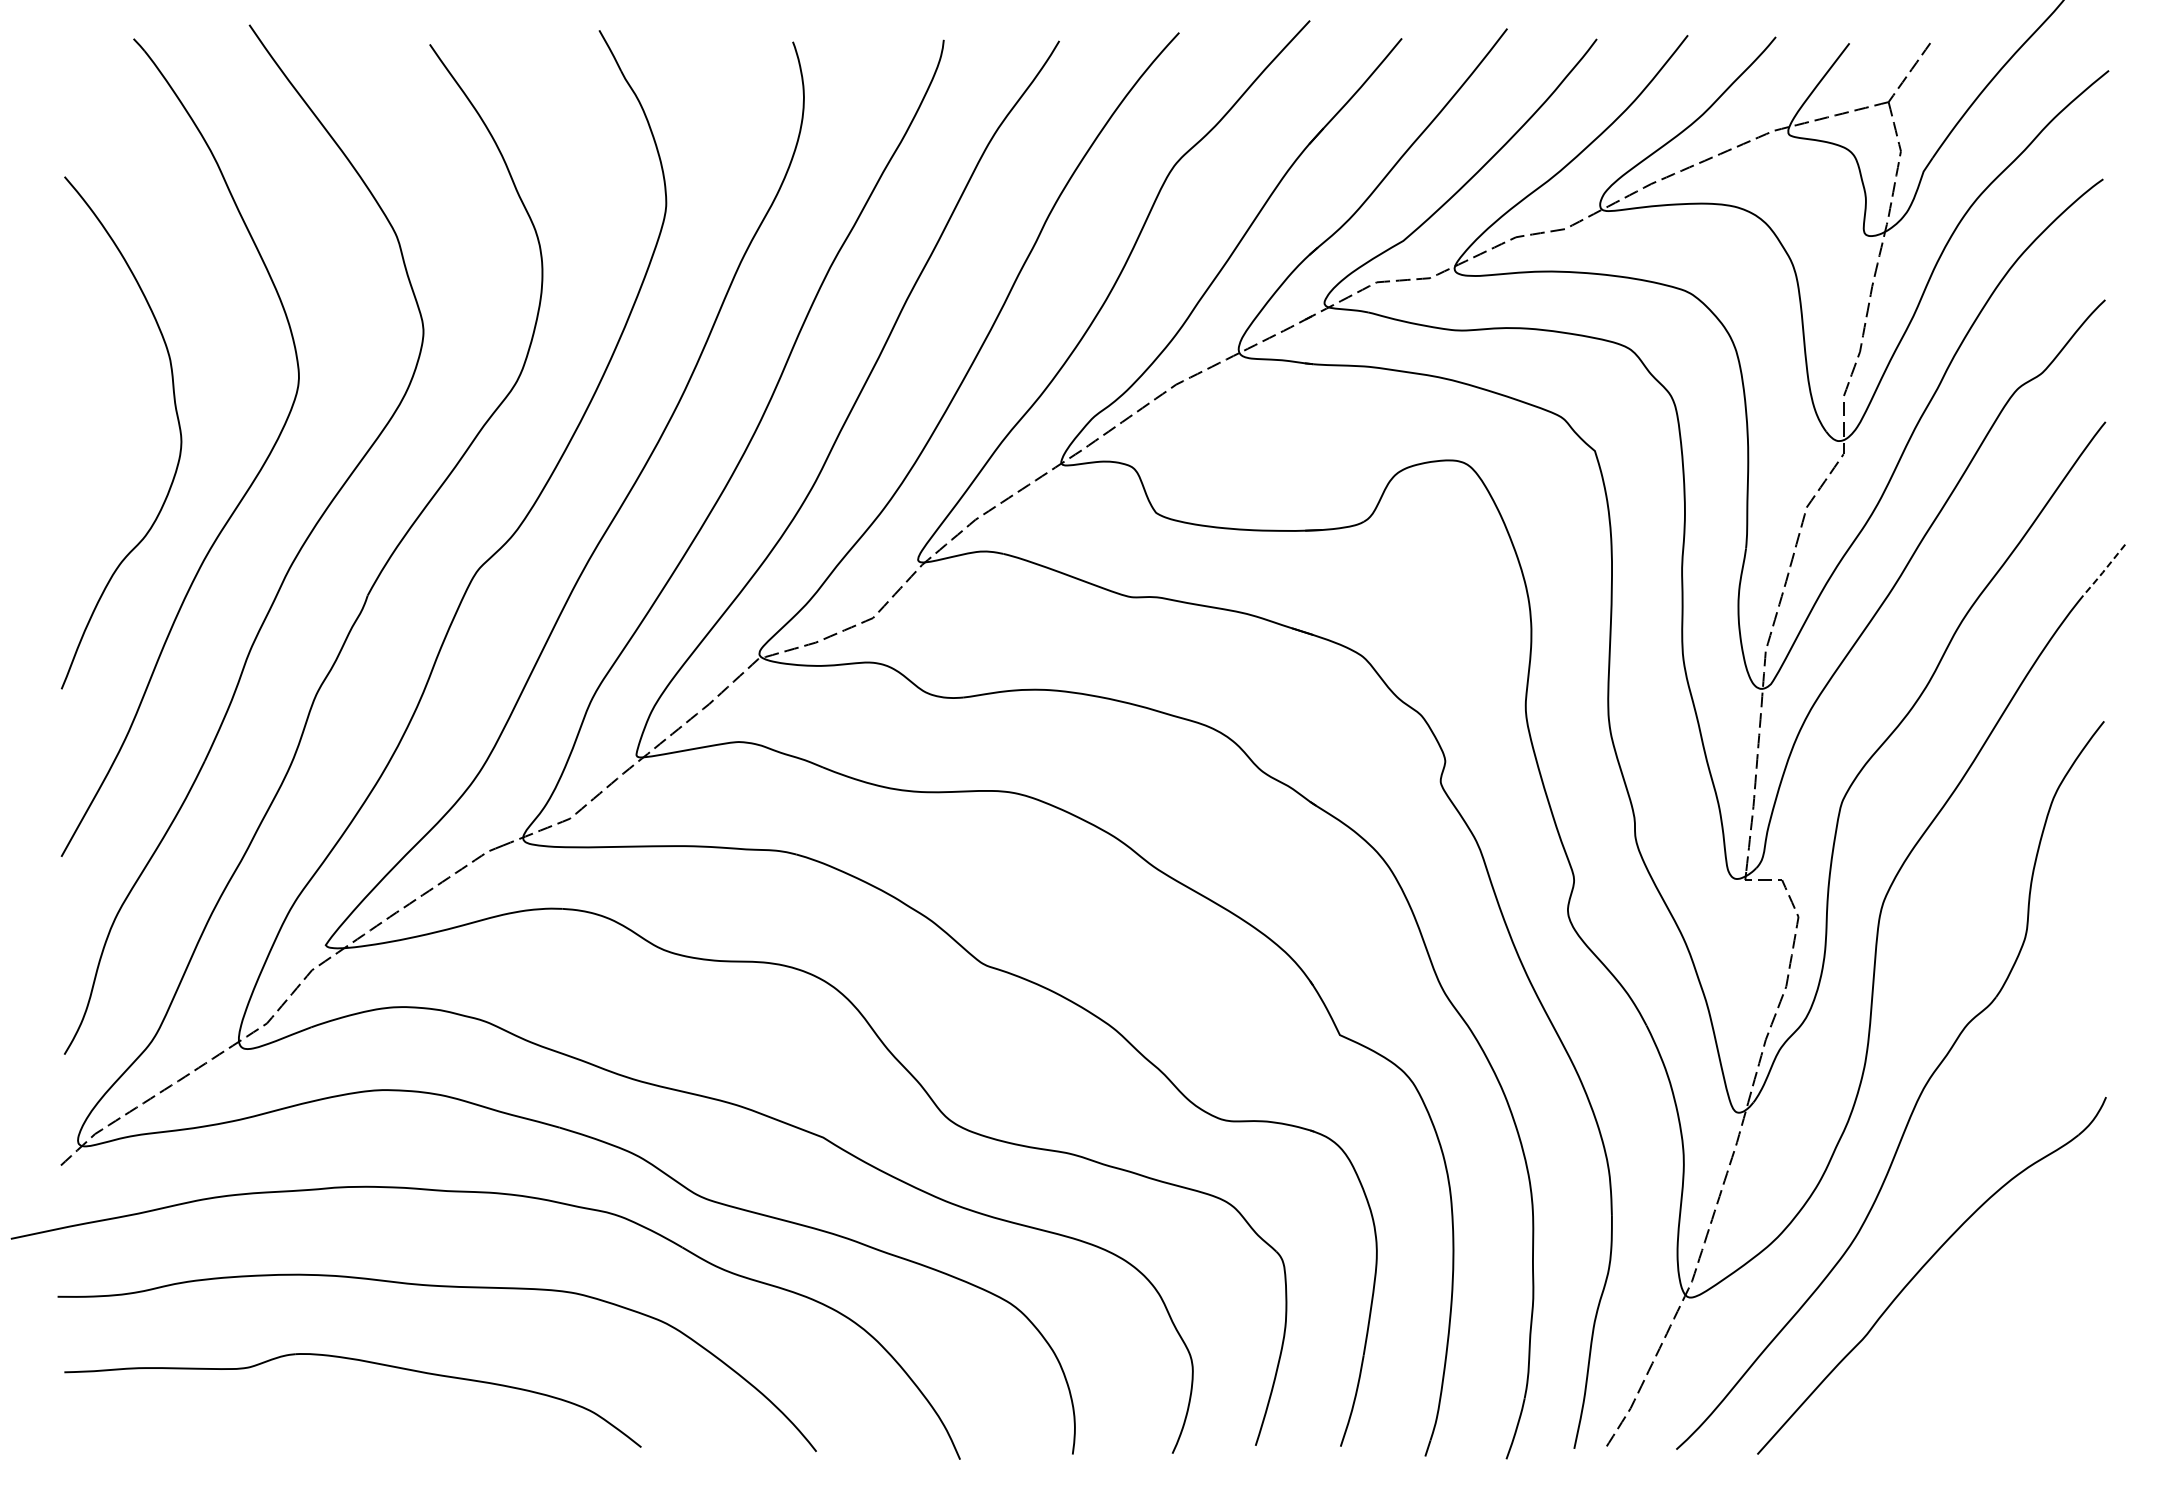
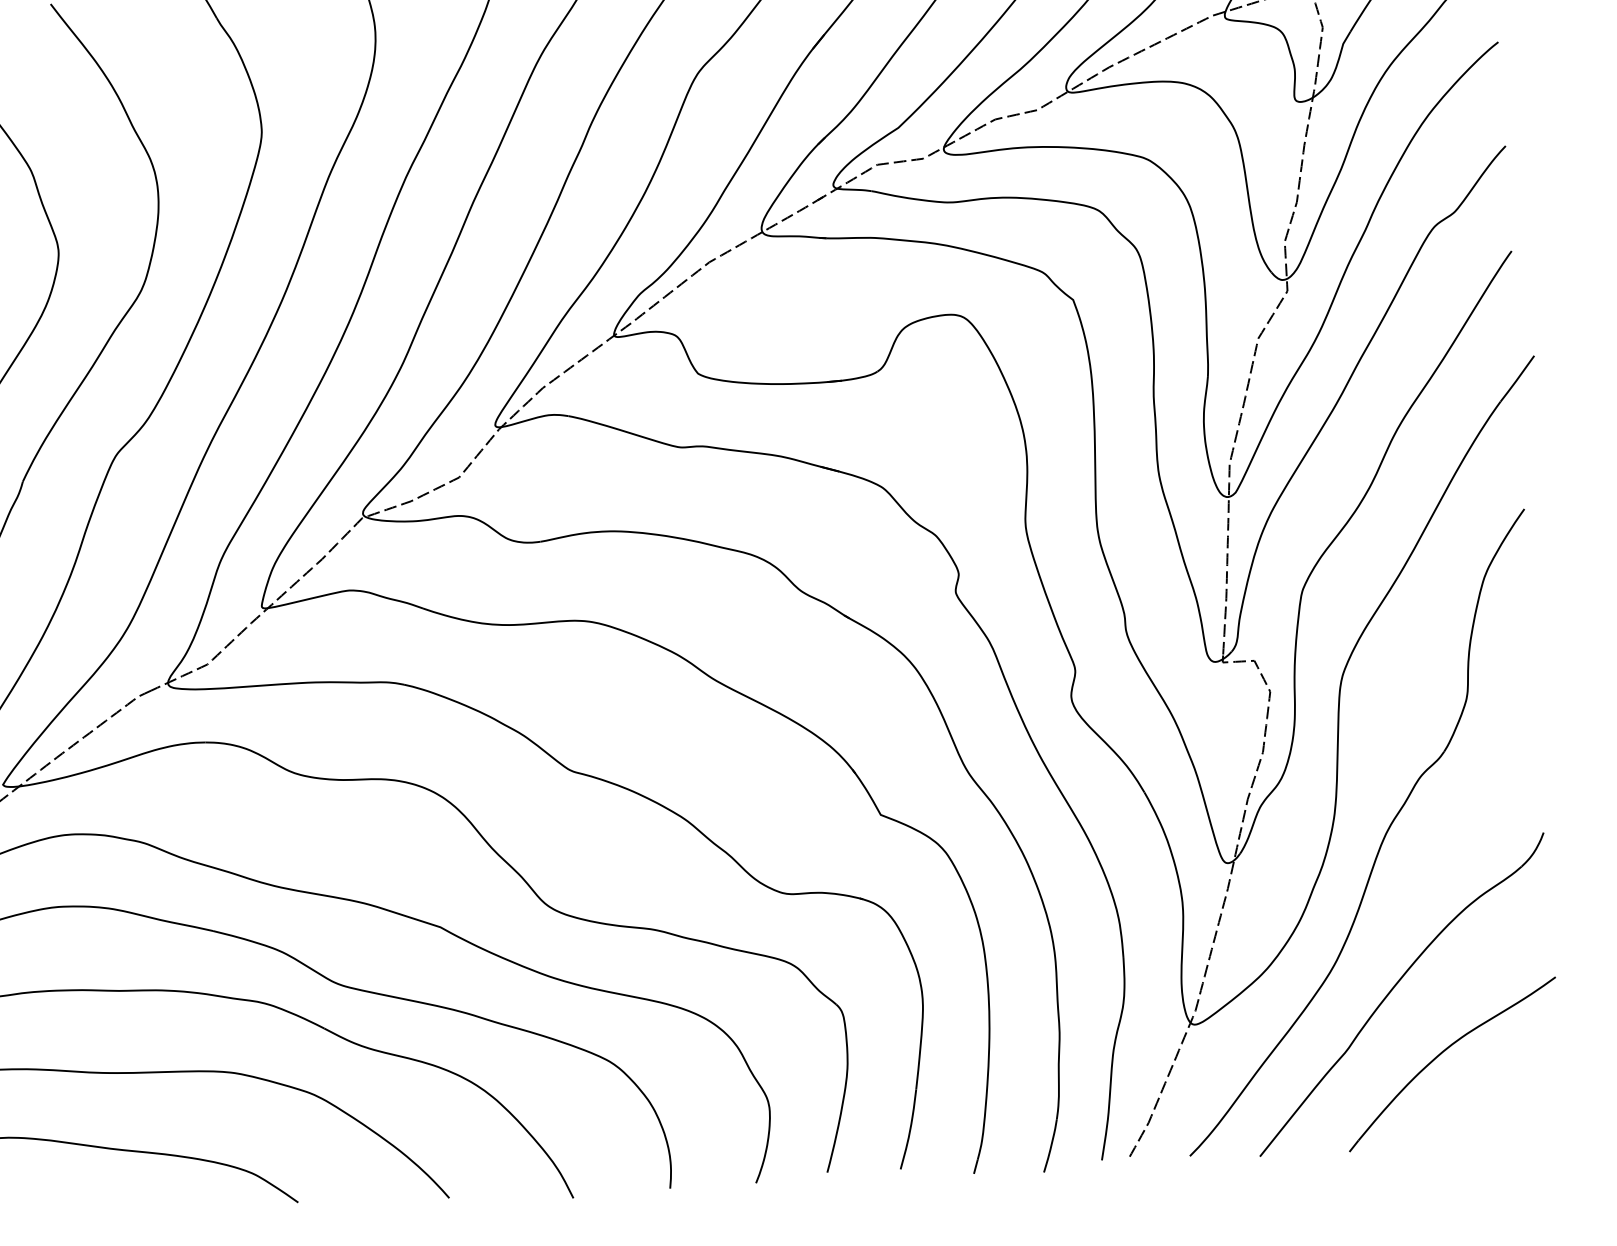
line: (2103, 571) -> (1516, 379), dashed -> solid
part: (1975, 1346) -> (1442, 1053), added

